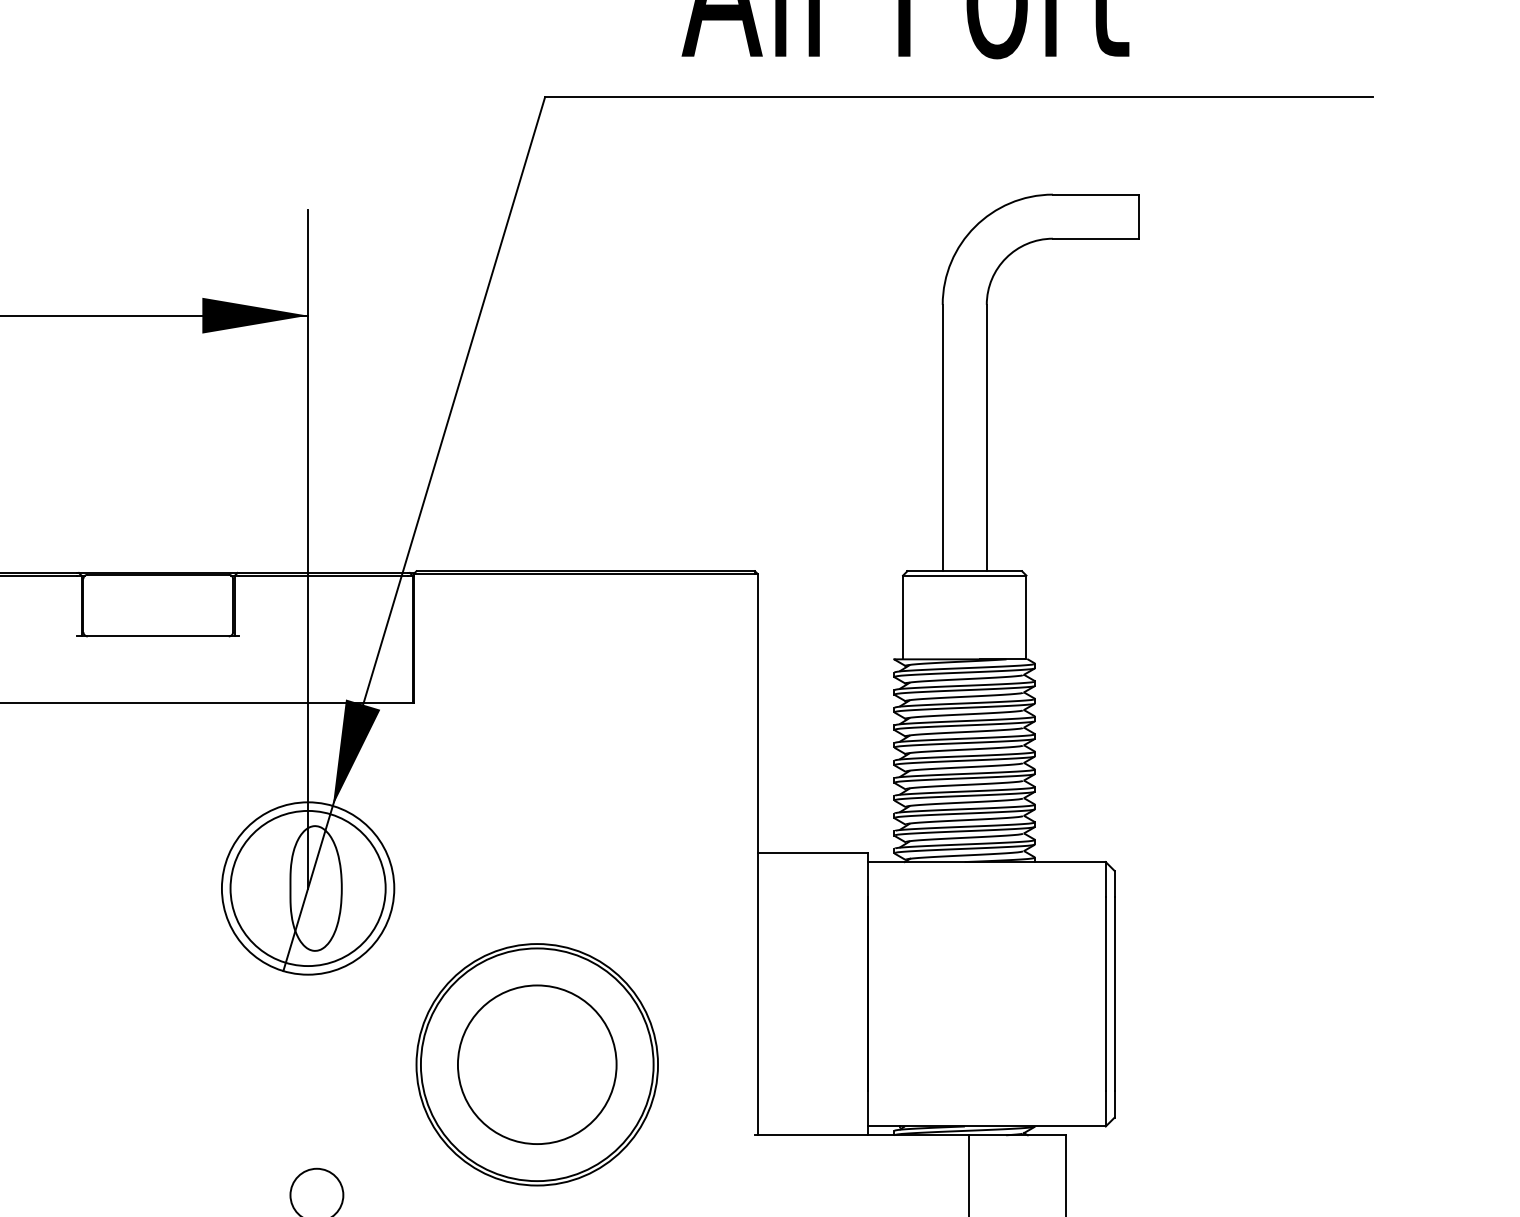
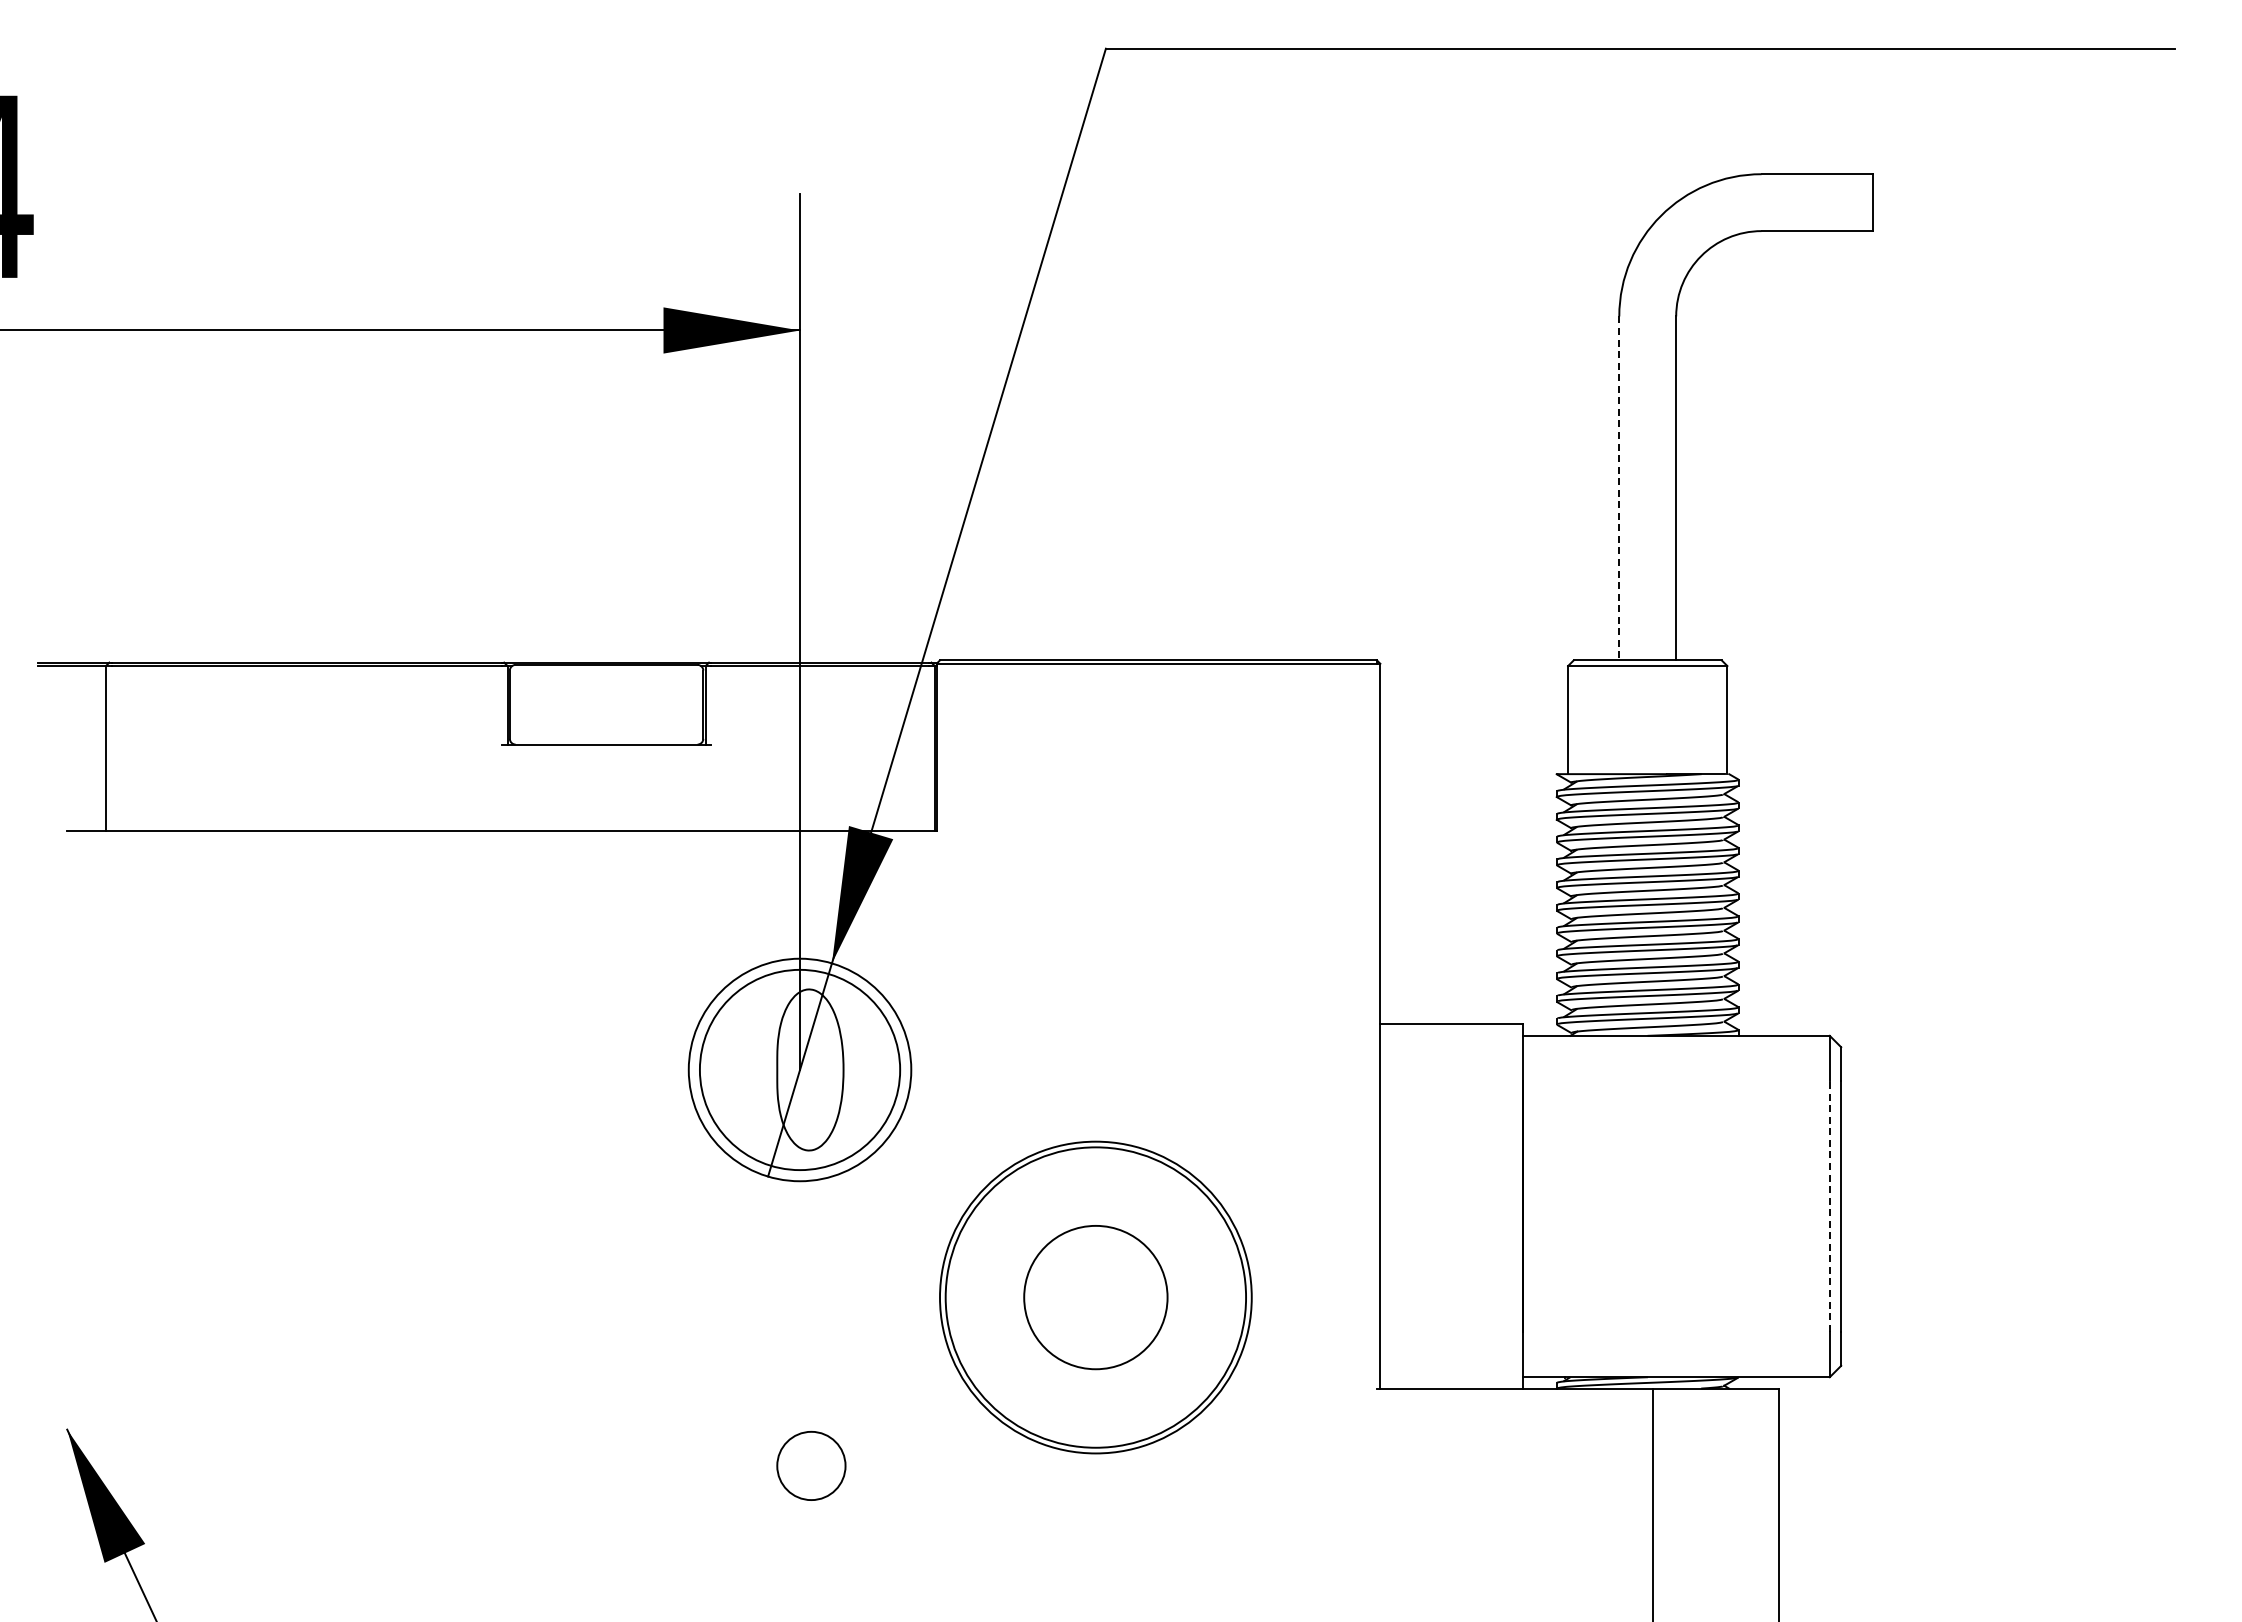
line: (942, 438) -> (1619, 488), solid -> dashed
line: (1105, 994) -> (1829, 1206), solid -> dashed
circle: (536, 1064) -> (1095, 1297), size x0.7

